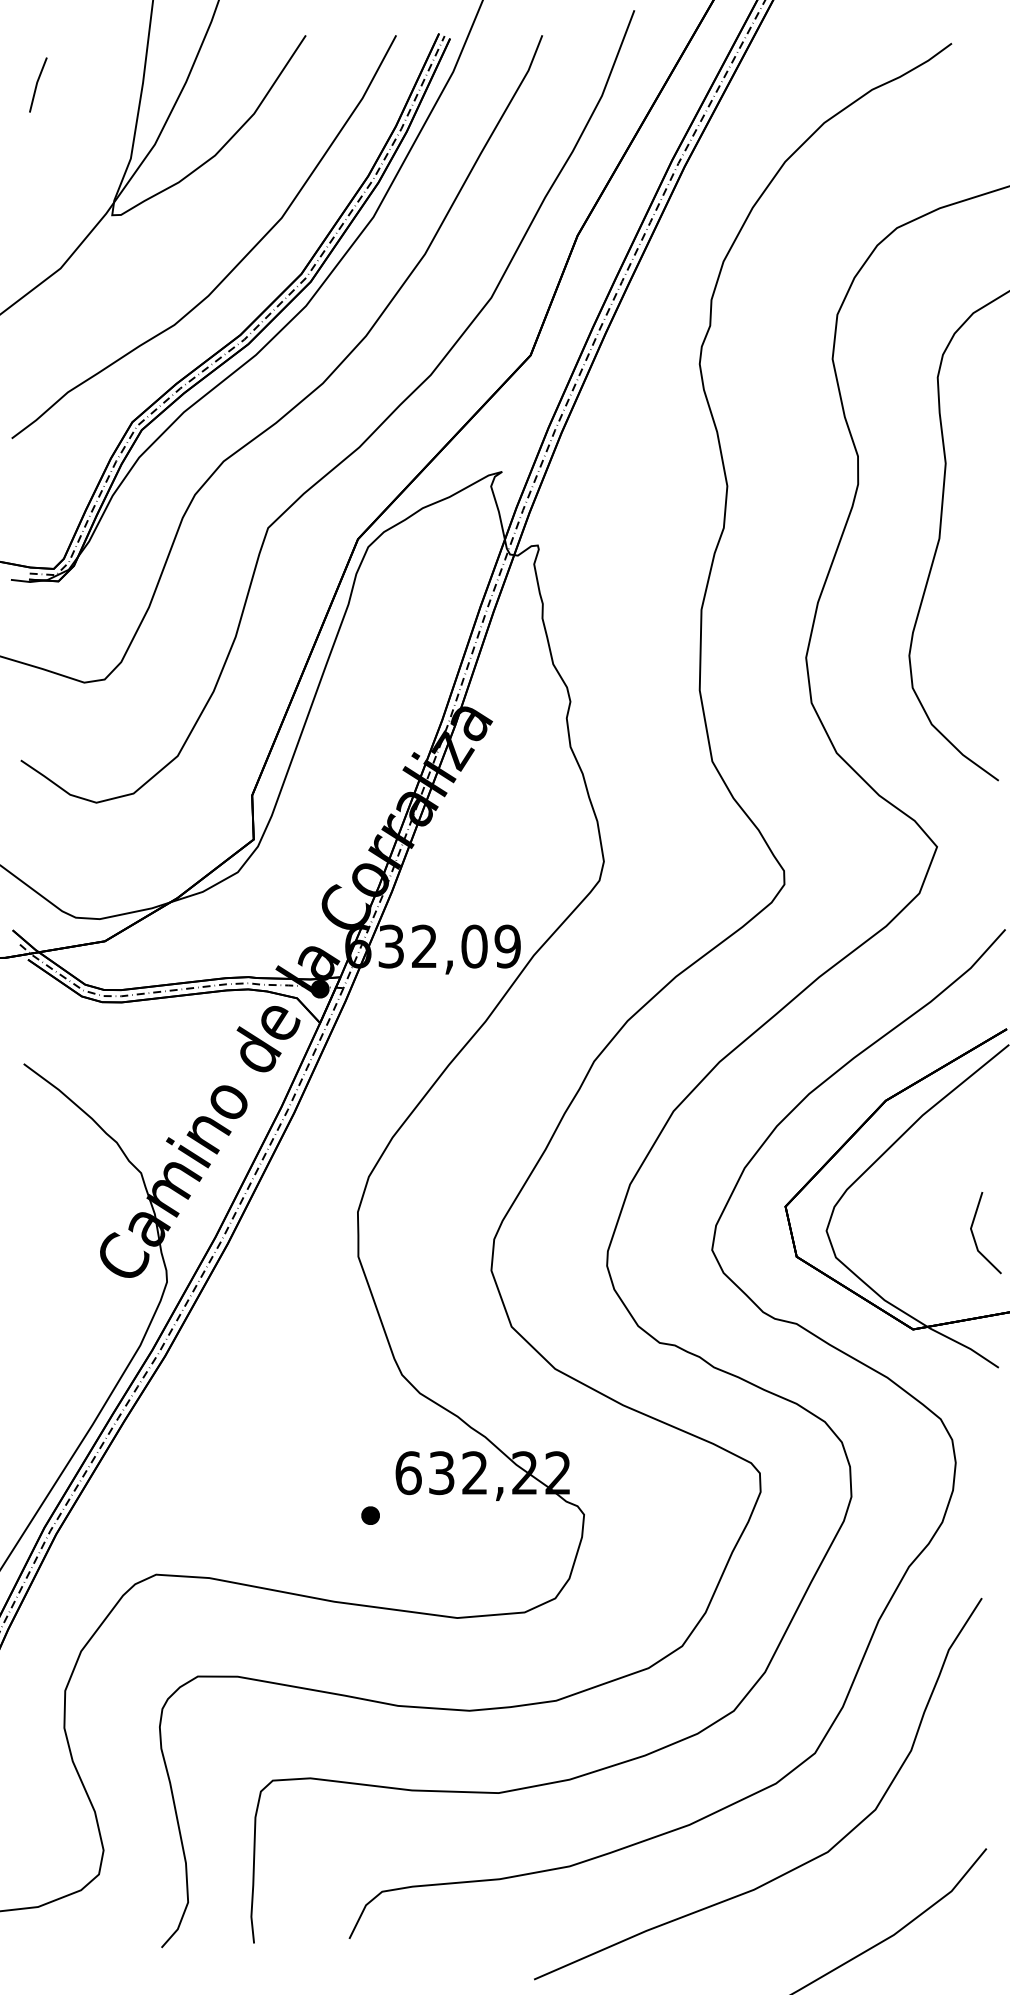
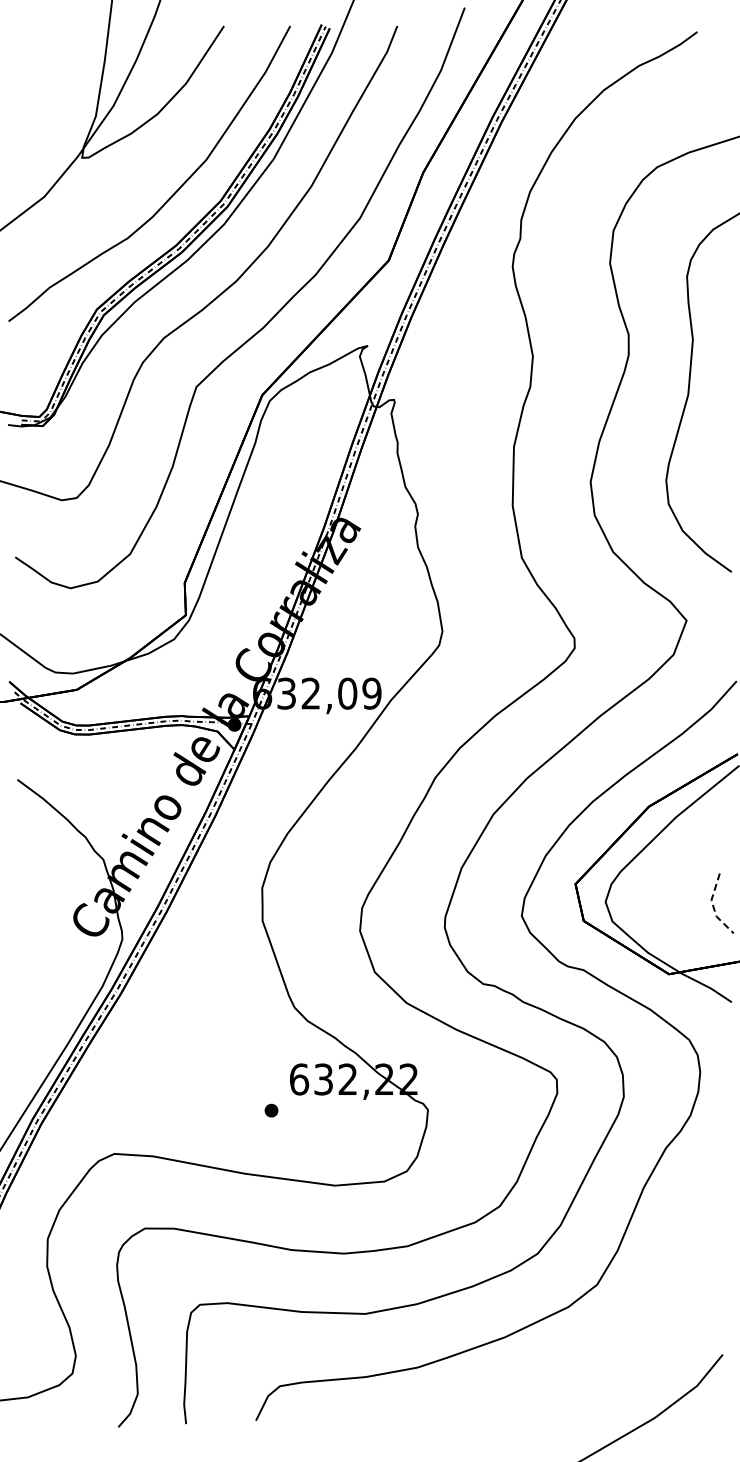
line: (37, 85) -> (27, 62), removed
line: (973, 1238) -> (713, 907), solid -> dashed
curve: (796, 1866) -> (583, 1367), removed

